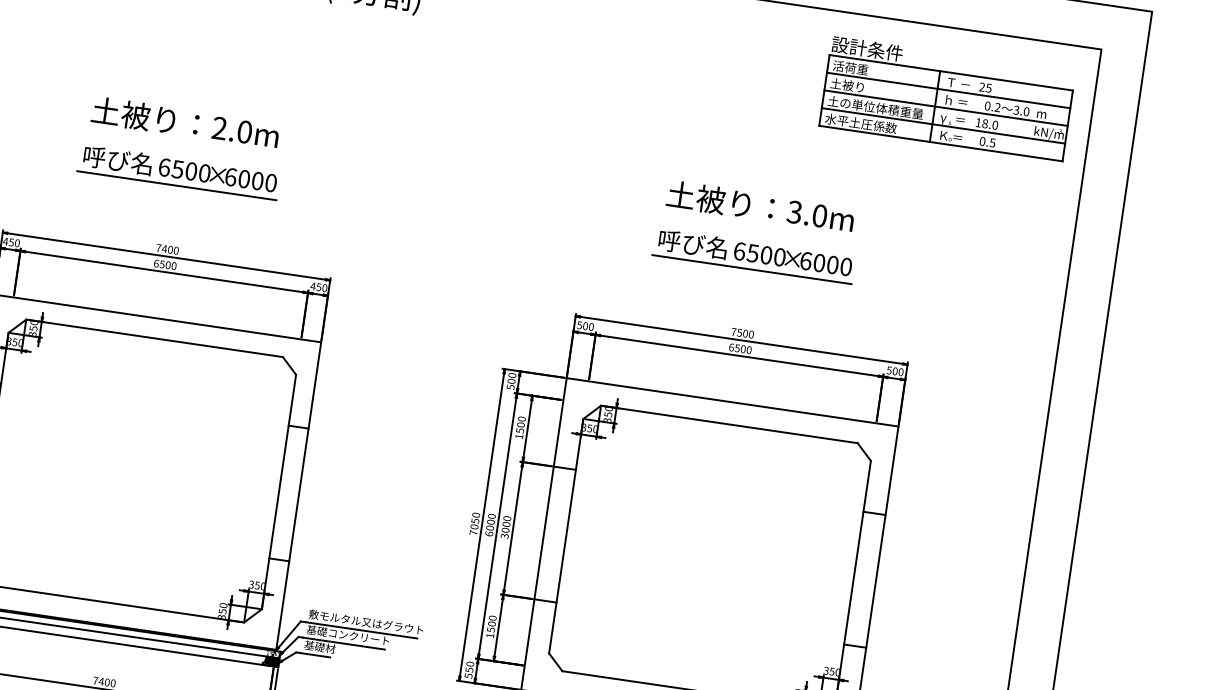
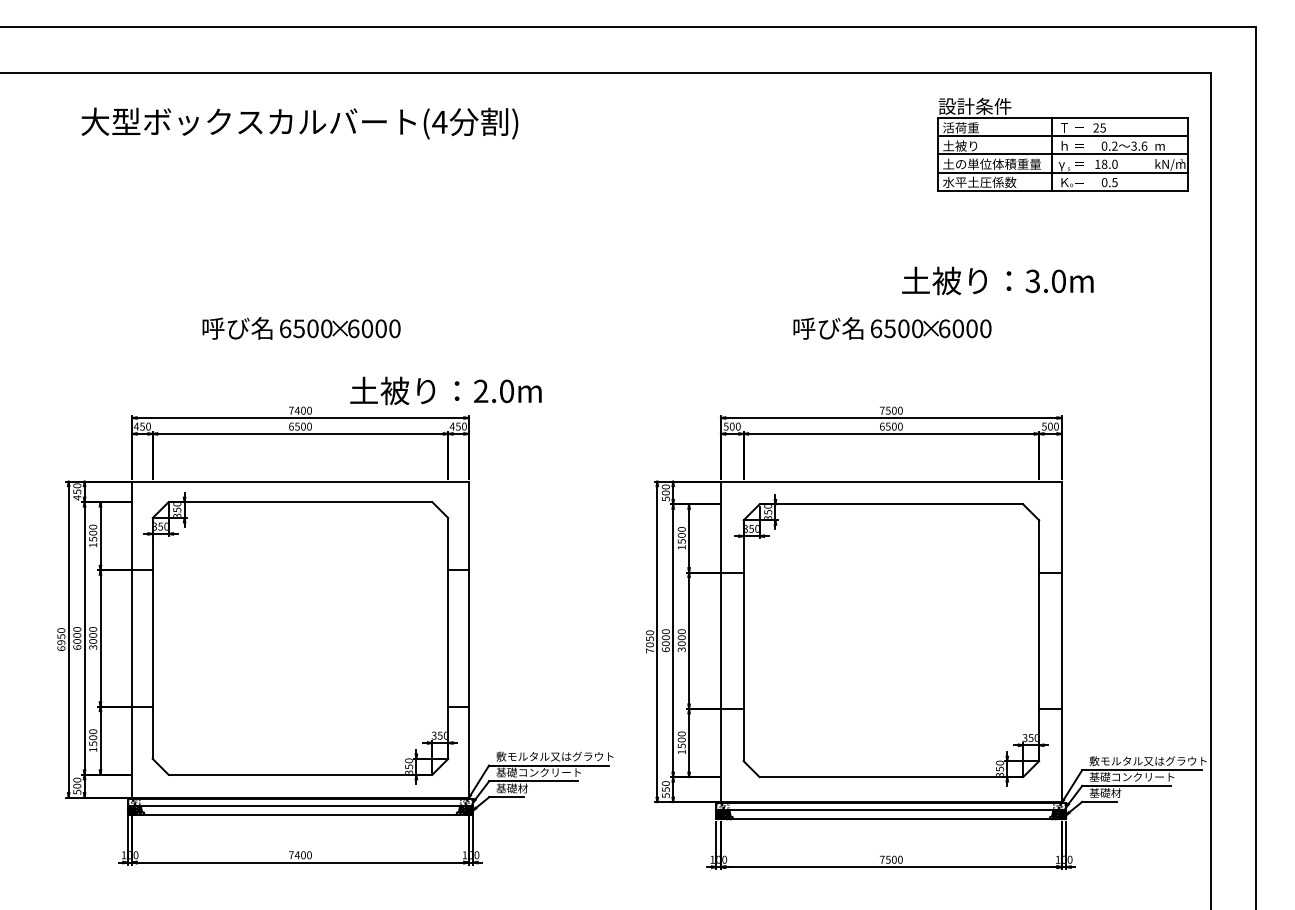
text: (1026, 111) -> (1144, 145), 3.0 -> 3.6
text: (185, 122) -> (445, 390), moved
line: (176, 185) -> (300, 345), removed
text: (760, 206) -> (997, 280), moved
line: (752, 269) -> (891, 345), removed

